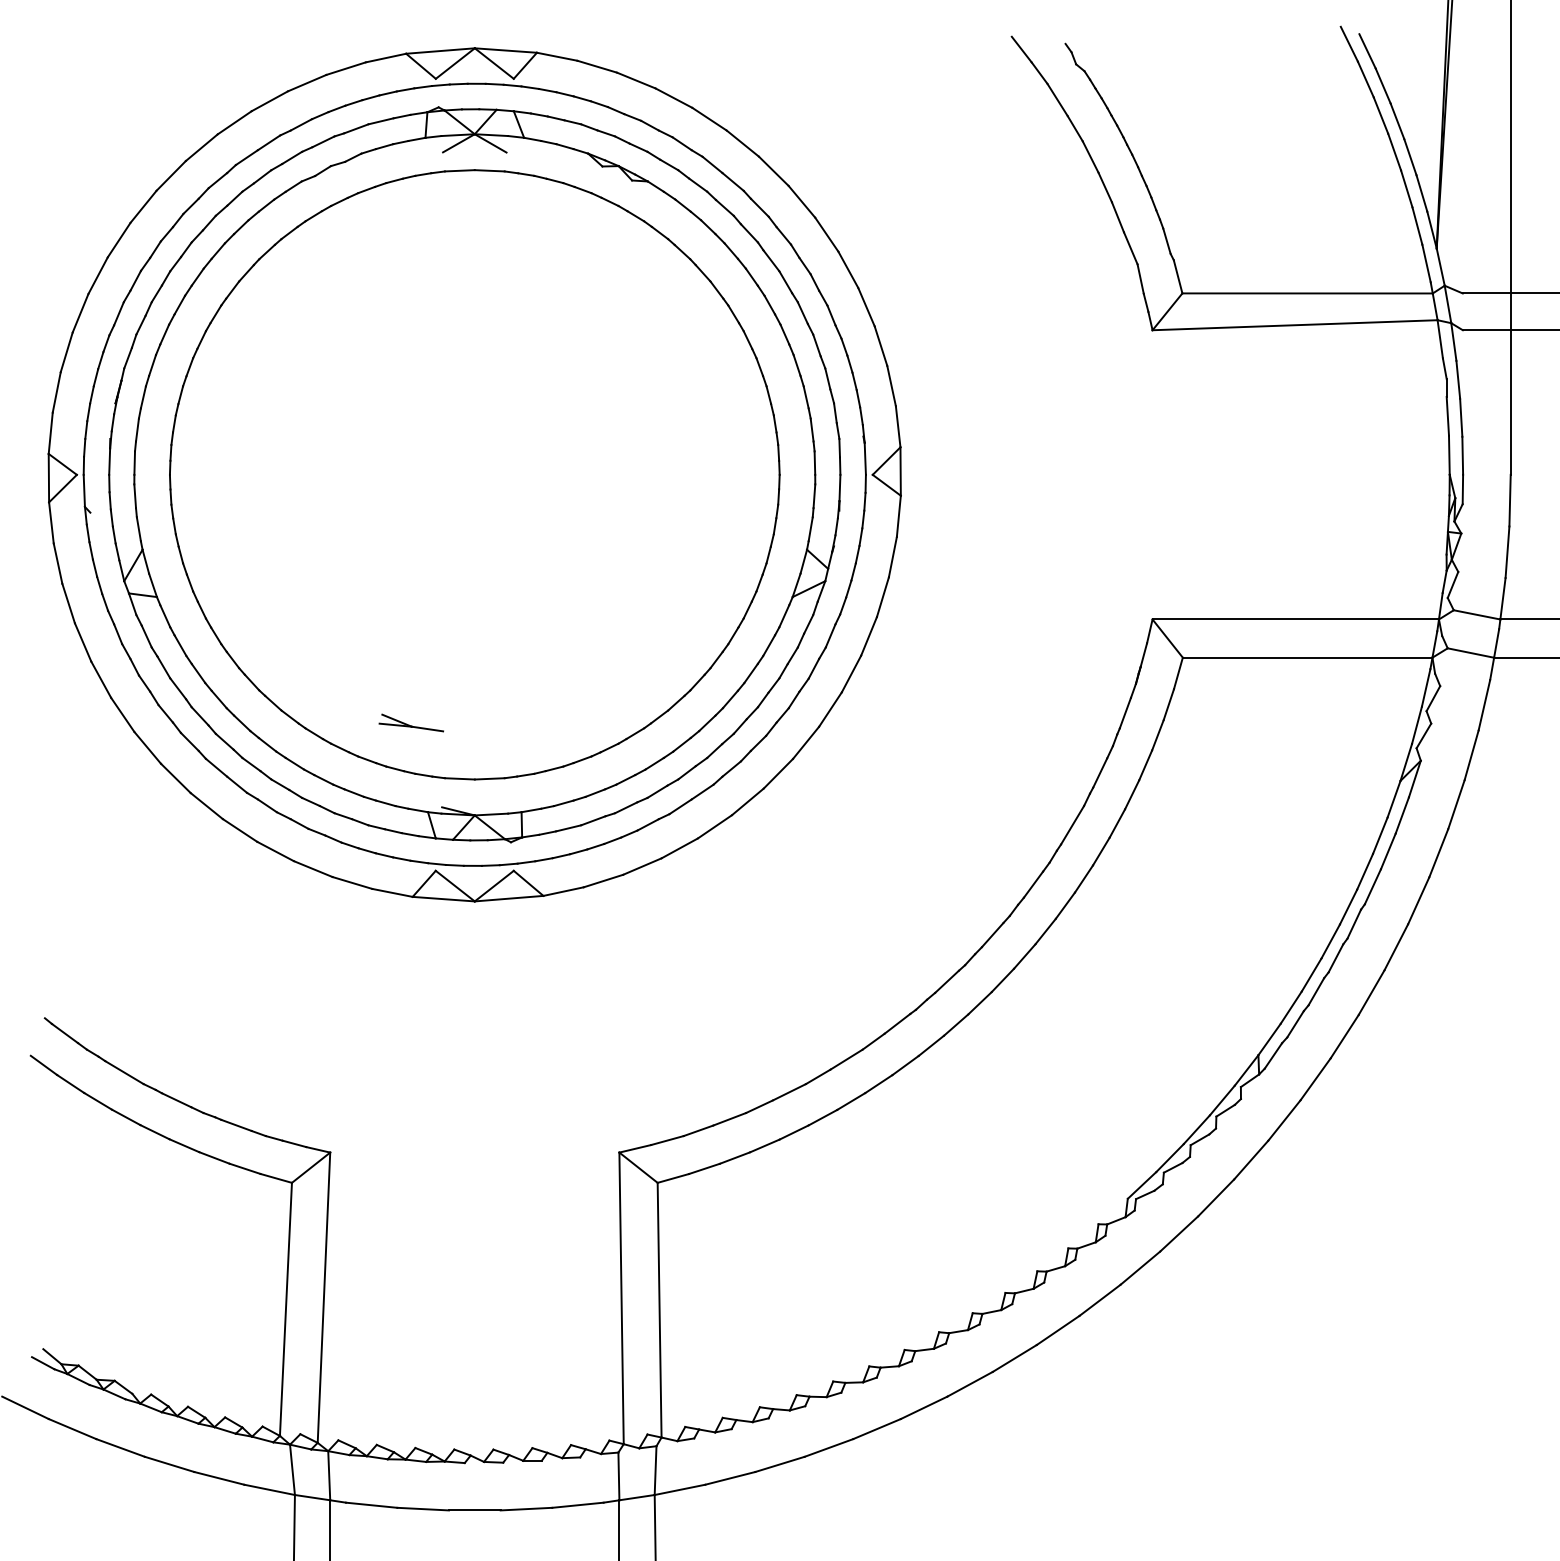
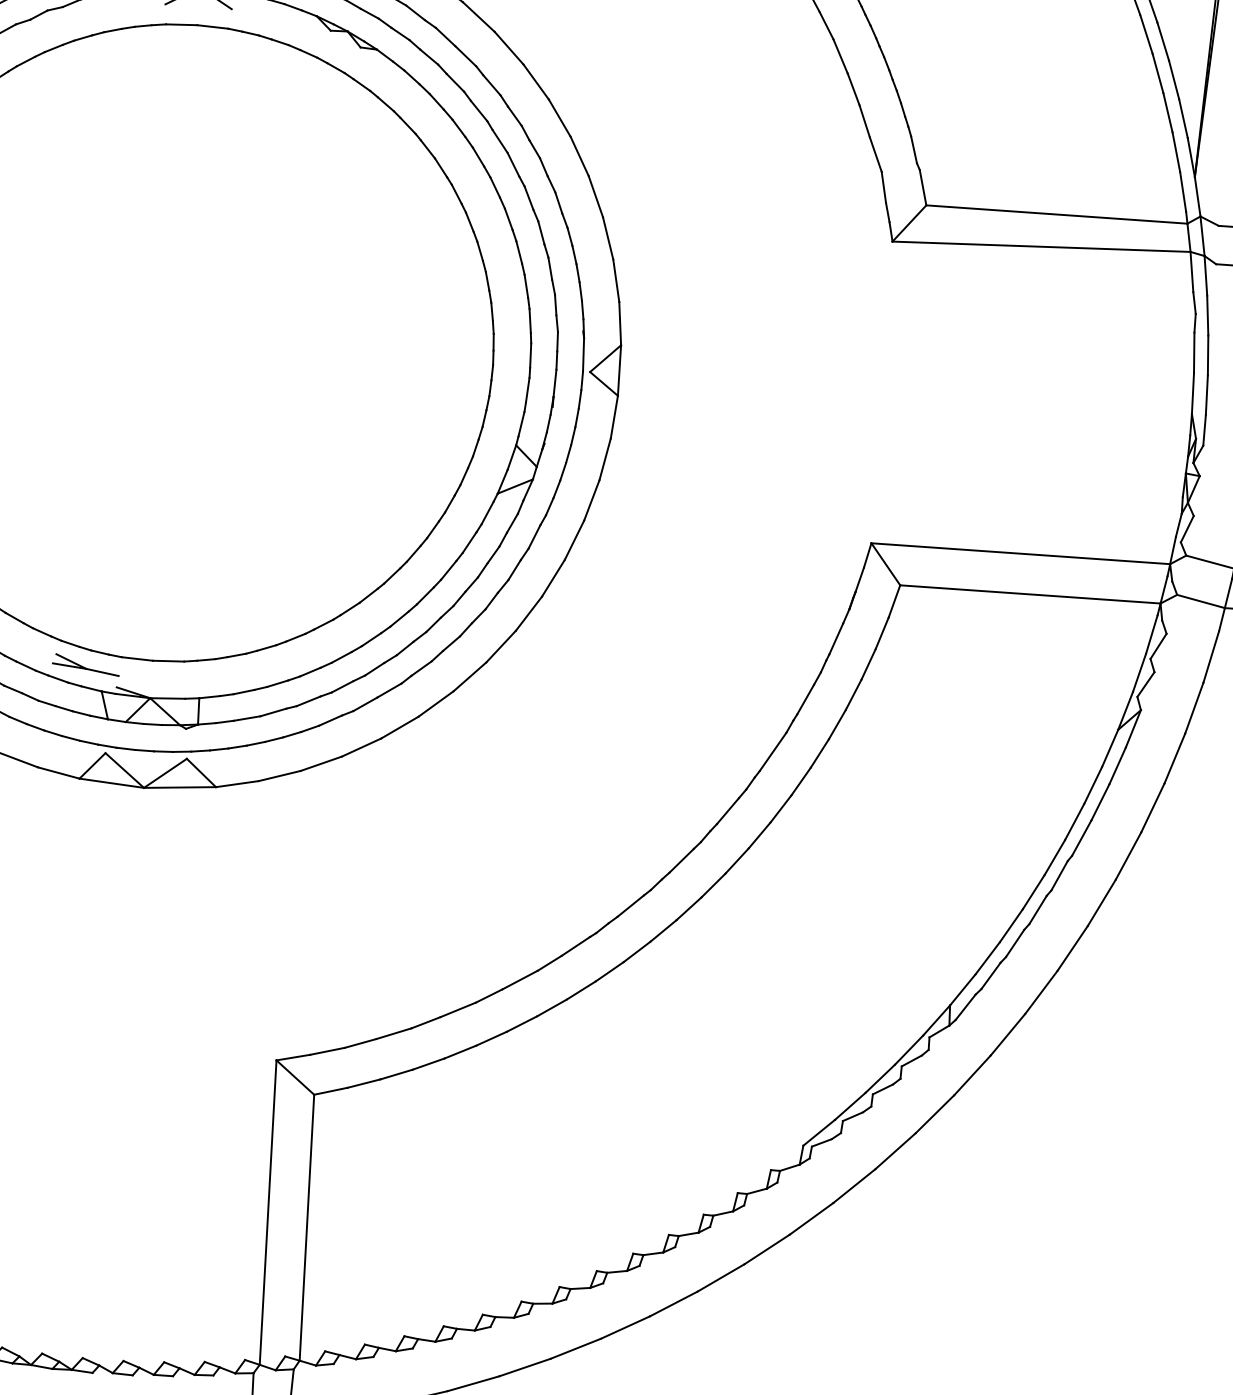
part: (410, 722) -> (85, 664), moved

